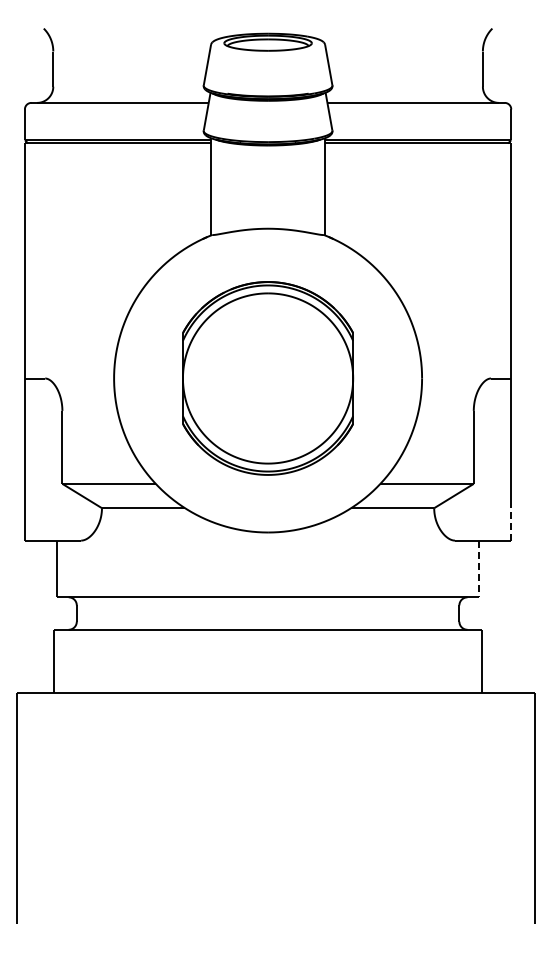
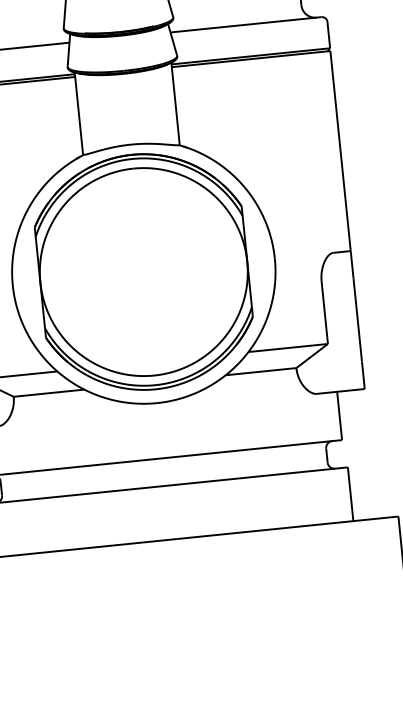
part: (267, 378) -> (143, 272), size x1.43
line: (511, 523) -> (363, 374), dashed -> solid
line: (478, 569) -> (339, 416), dashed -> solid

